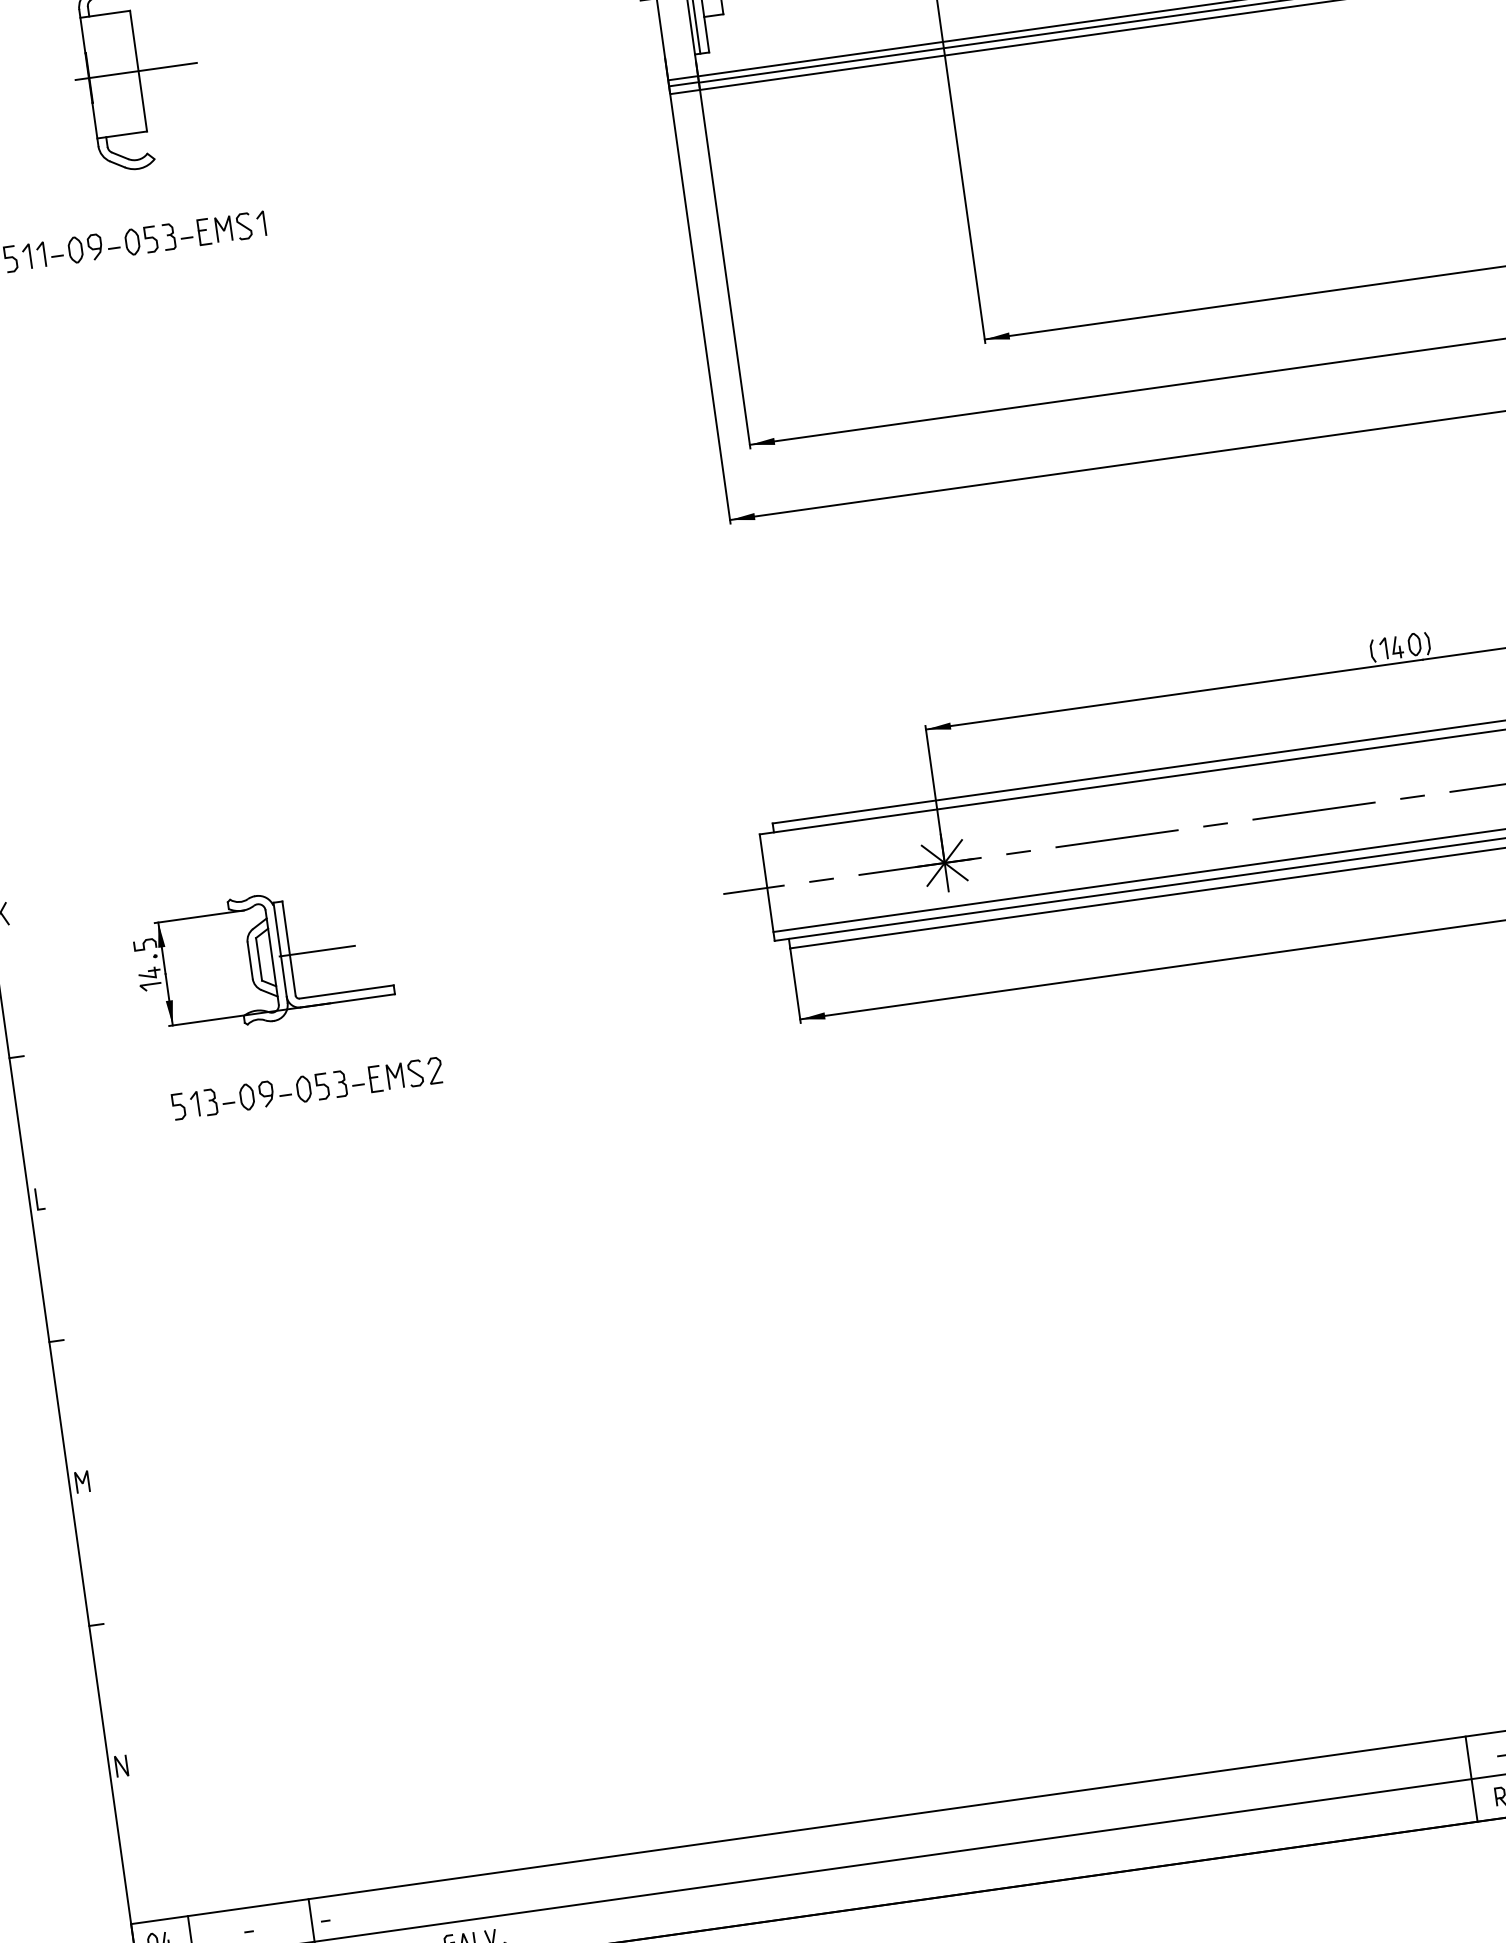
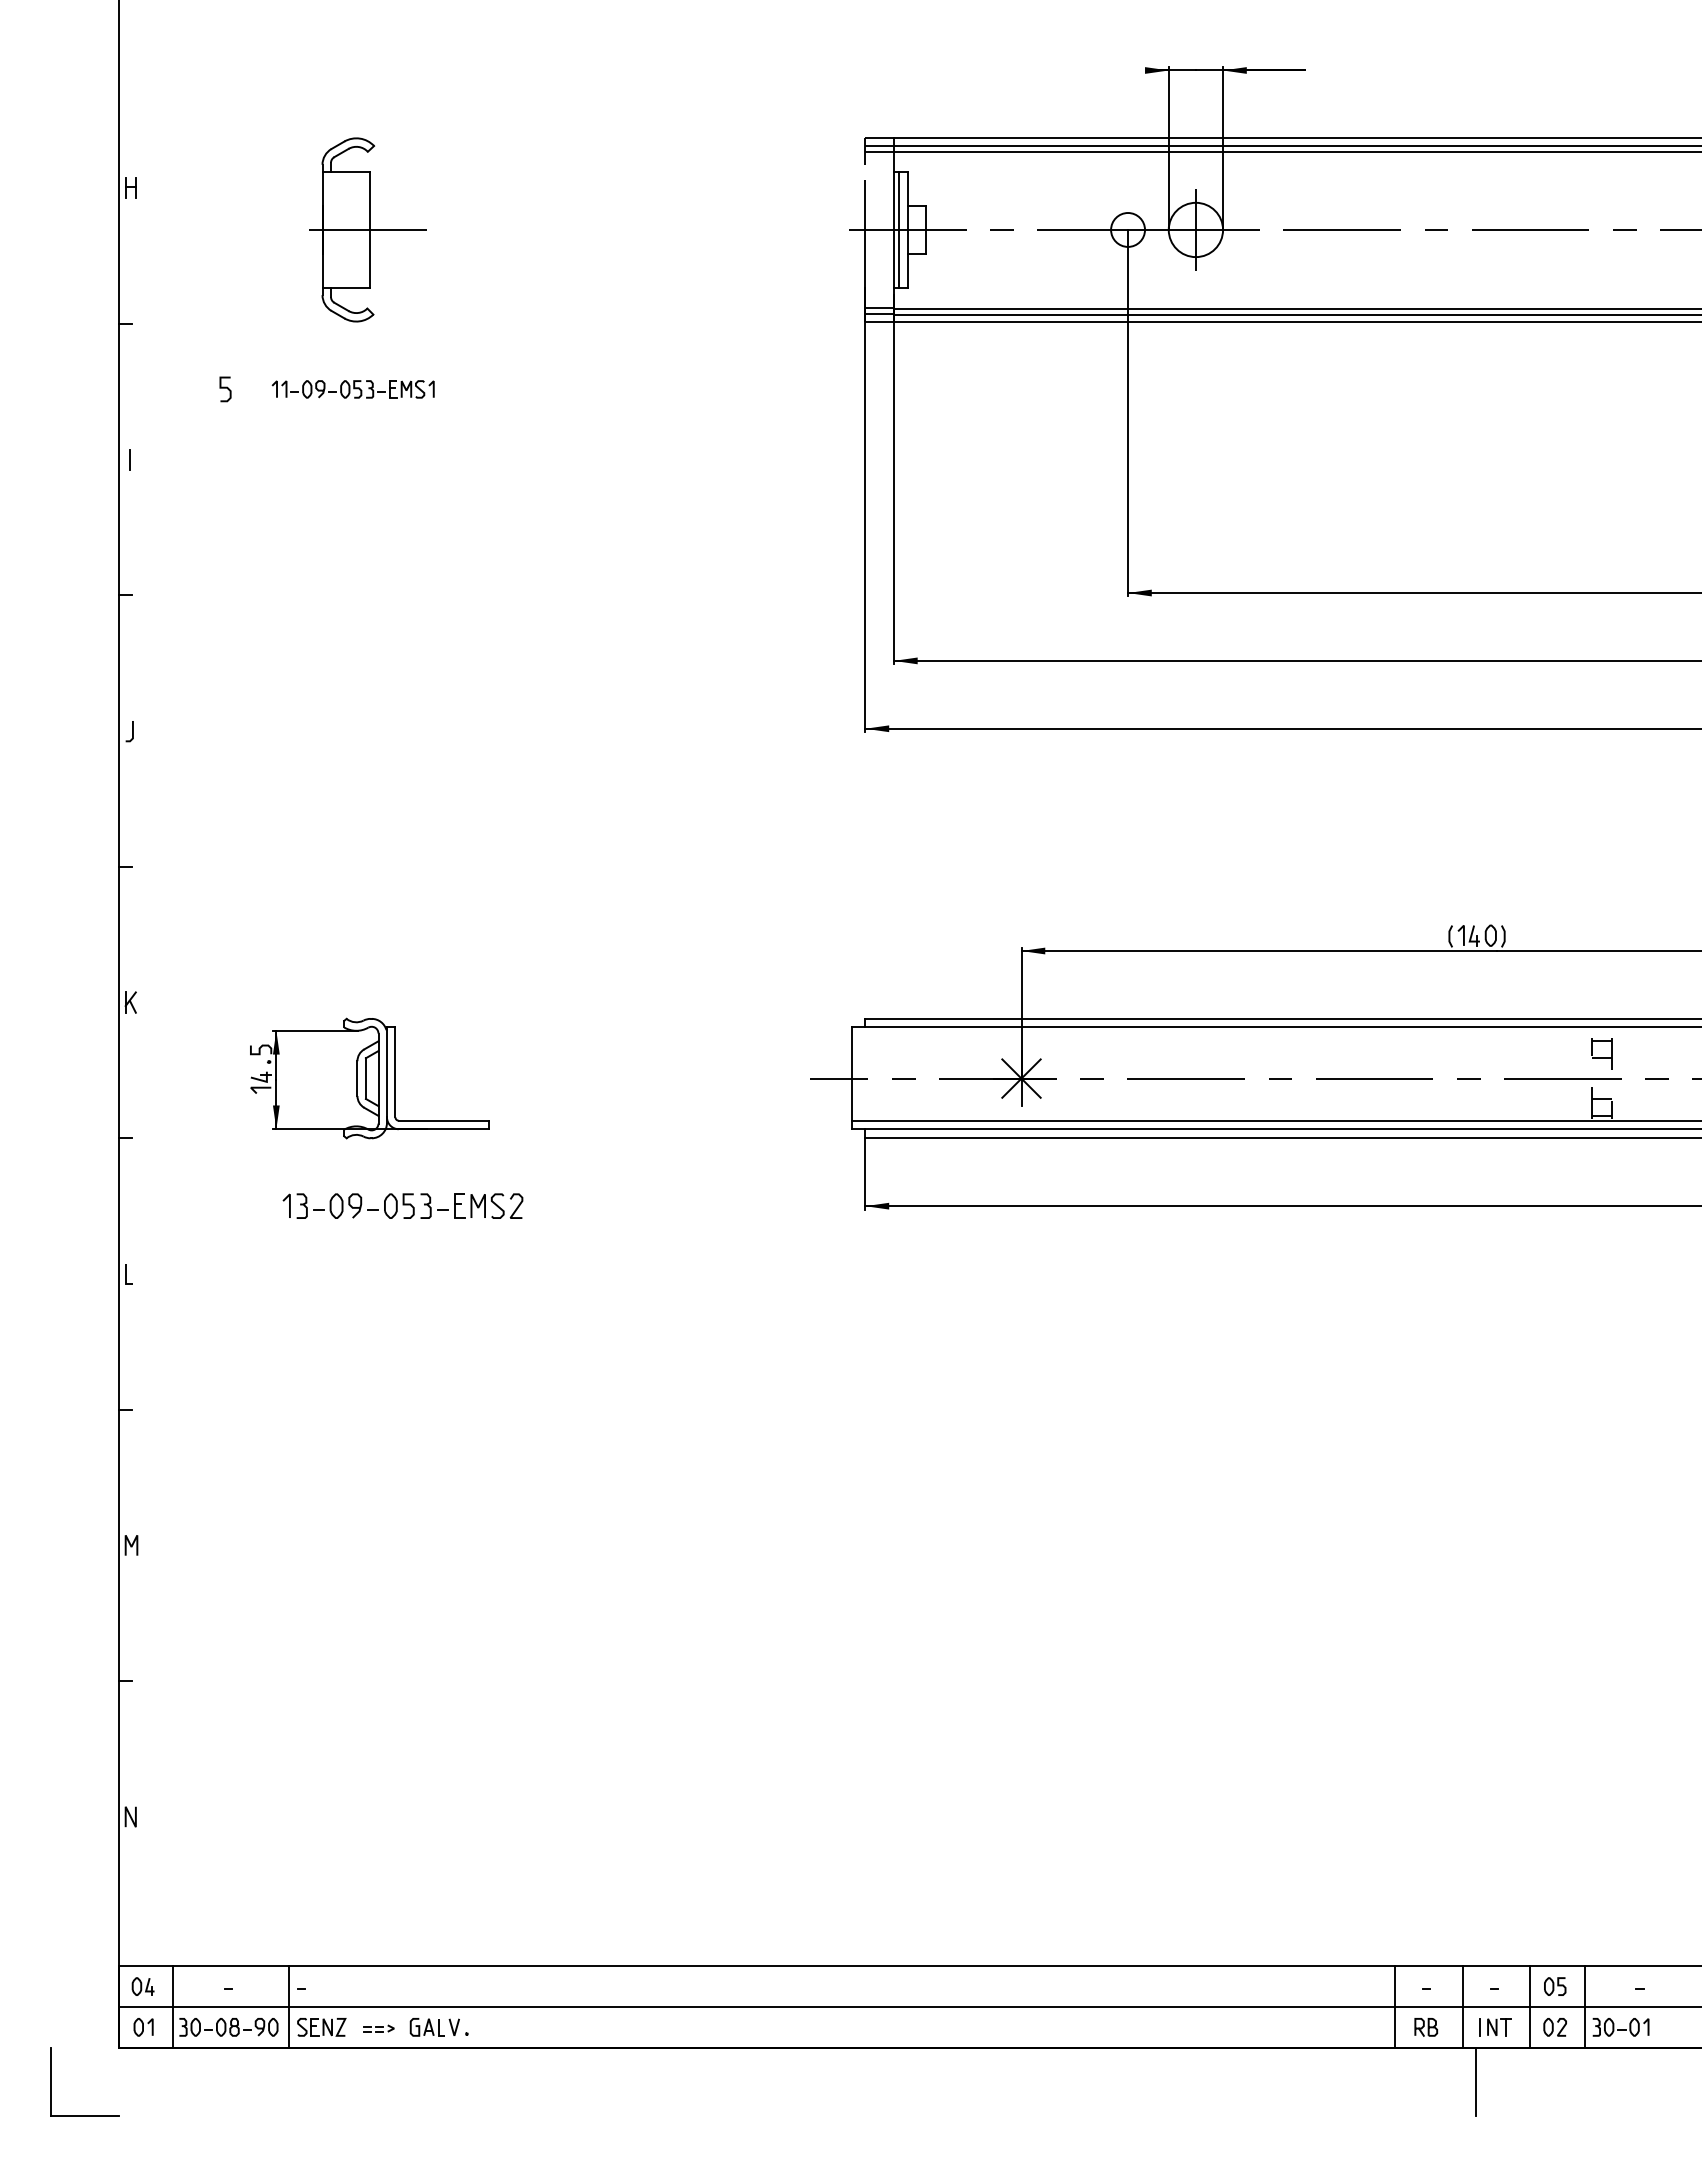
part: (144, 240) -> (353, 389), size x0.7
line: (317, 951) -> (421, 1078), removed
curve: (178, 1105) -> (271, 1205), removed

